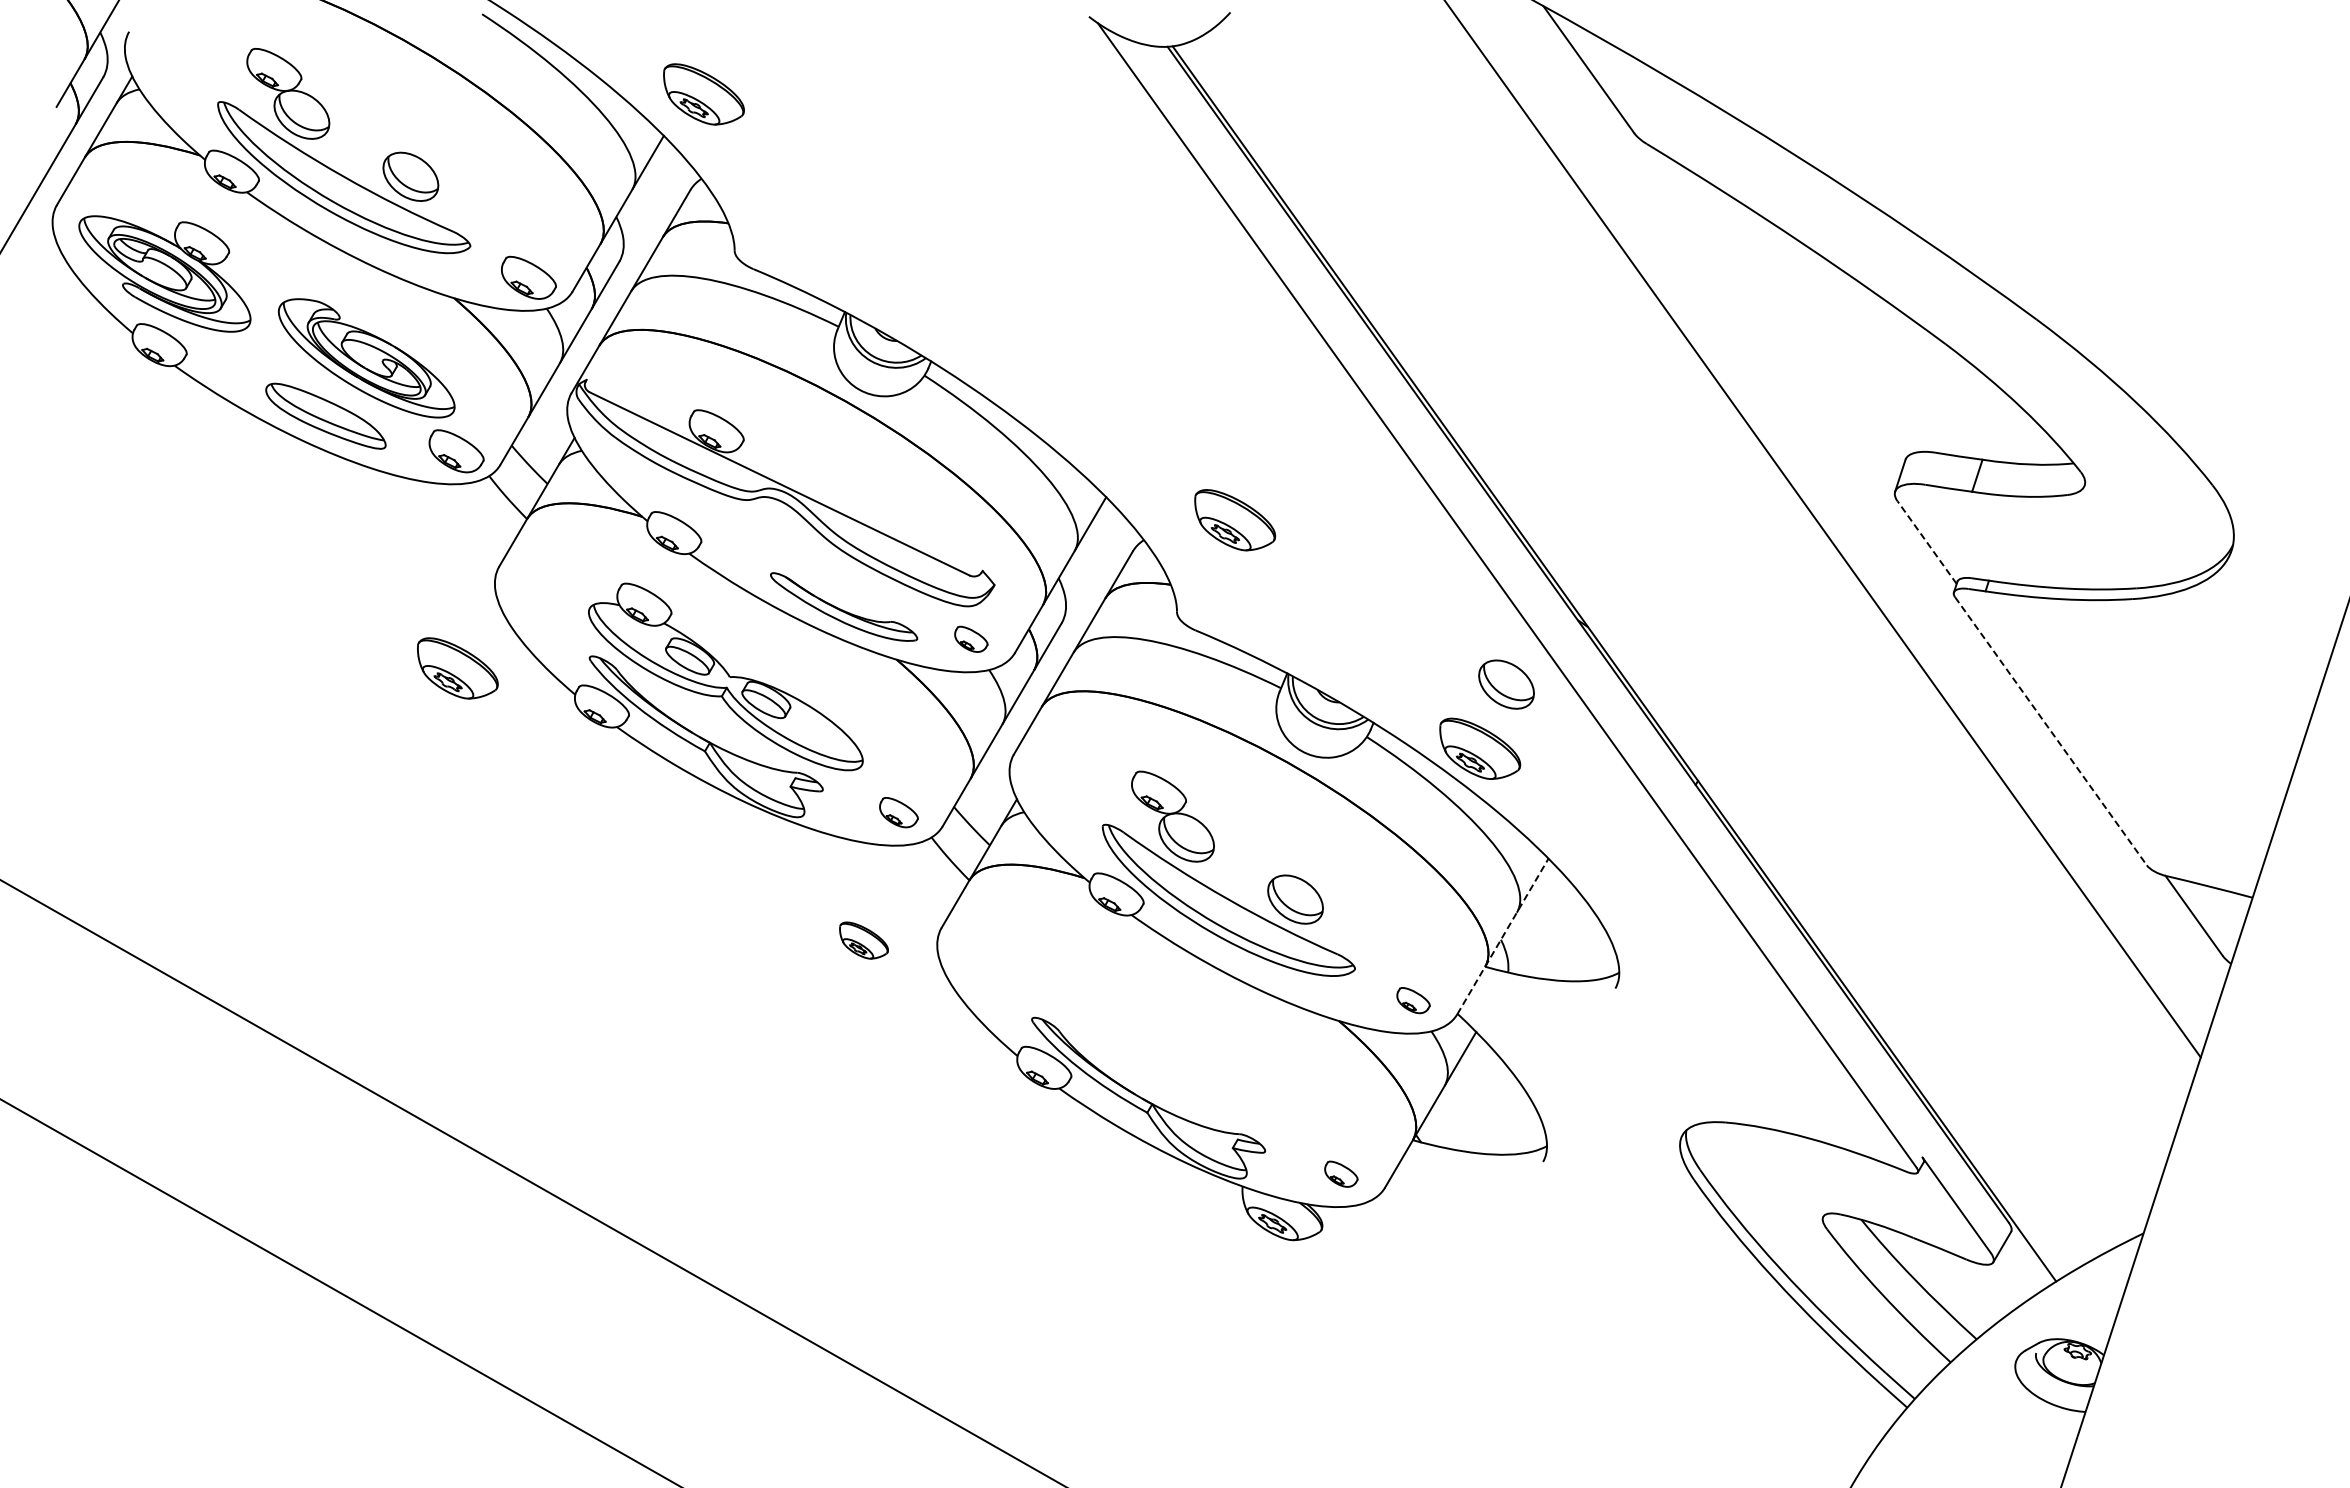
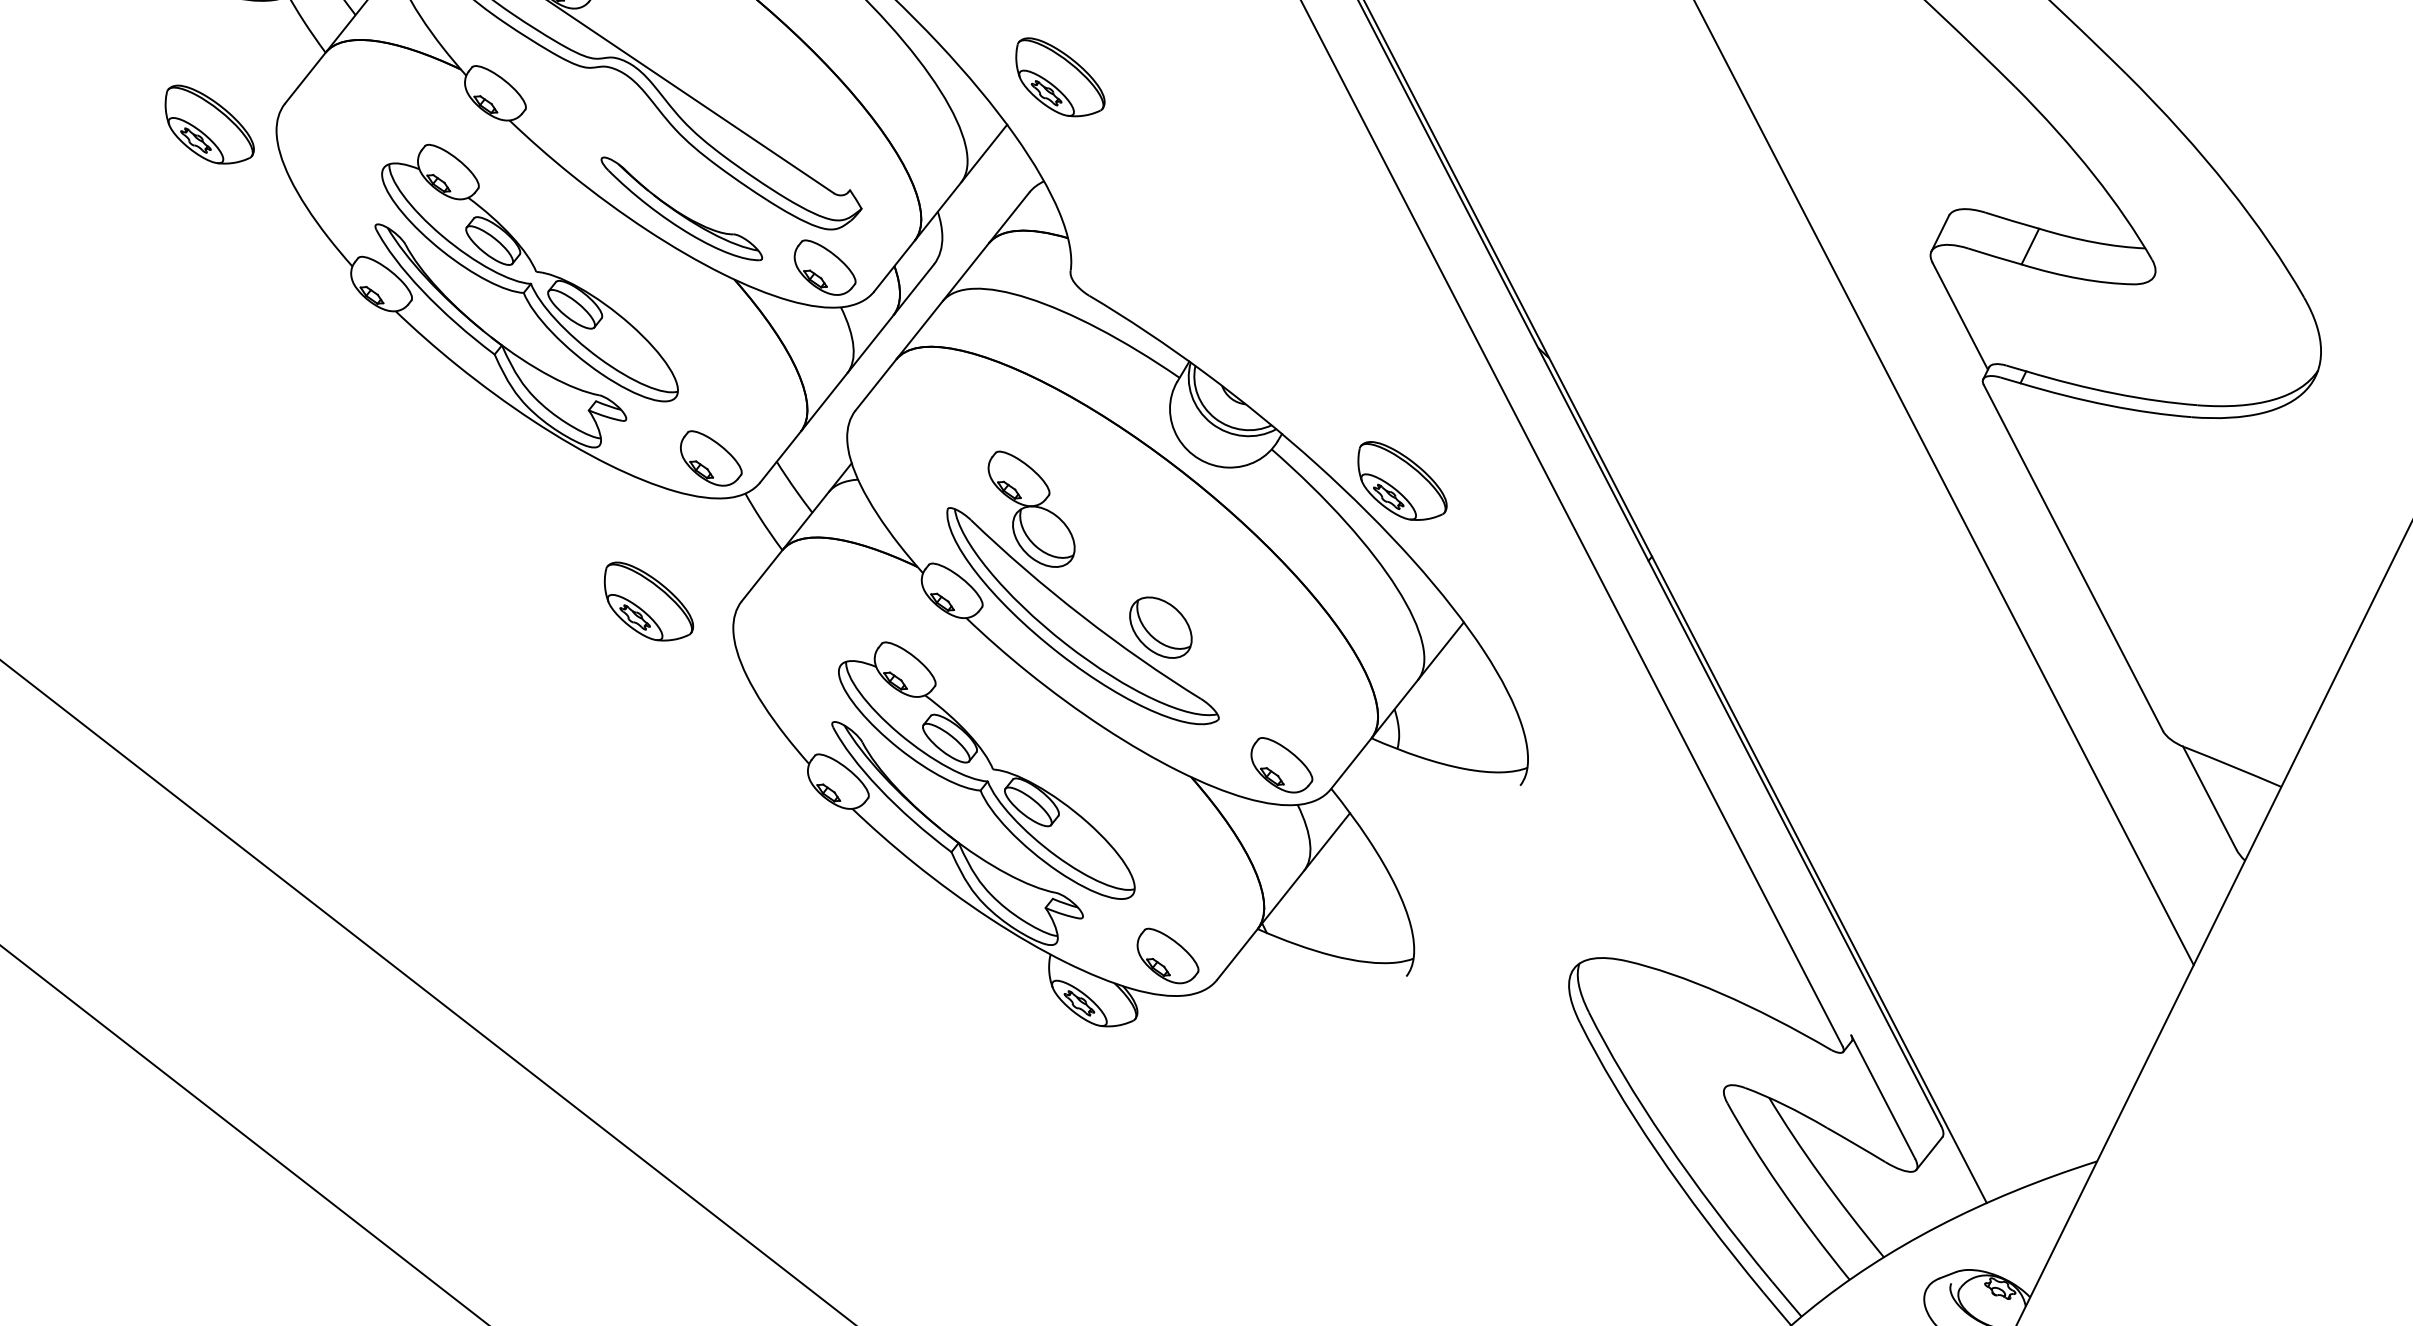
part: (1235, 520) -> (1060, 79), moved
line: (1927, 542) -> (1960, 316), dashed -> solid
part: (971, 639) -> (825, 268), size x1.67
part: (457, 668) -> (209, 126), moved
part: (1506, 684) -> (1444, 411), removed
line: (2050, 731) -> (2072, 558), dashed -> solid
part: (898, 812) -> (710, 458), size x1.43
line: (1503, 936) -> (1398, 705), dashed -> solid
part: (863, 940) -> (648, 602), size x1.67
part: (1413, 1000) -> (1281, 765), size x1.67
part: (1168, 1038) -> (988, 768), added
part: (1341, 1174) -> (1168, 957), size x1.67

